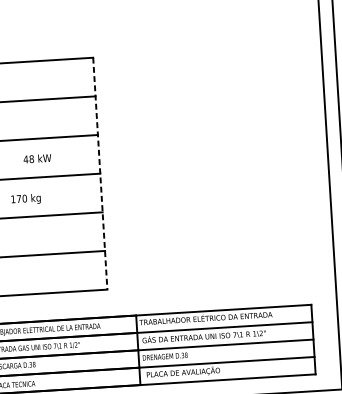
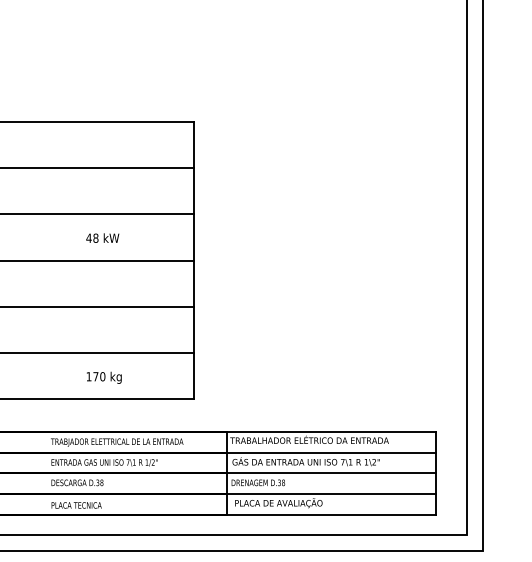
text: (37, 158) -> (102, 237), moved
line: (100, 174) -> (194, 261), dashed -> solid
text: (26, 199) -> (104, 377), moved

